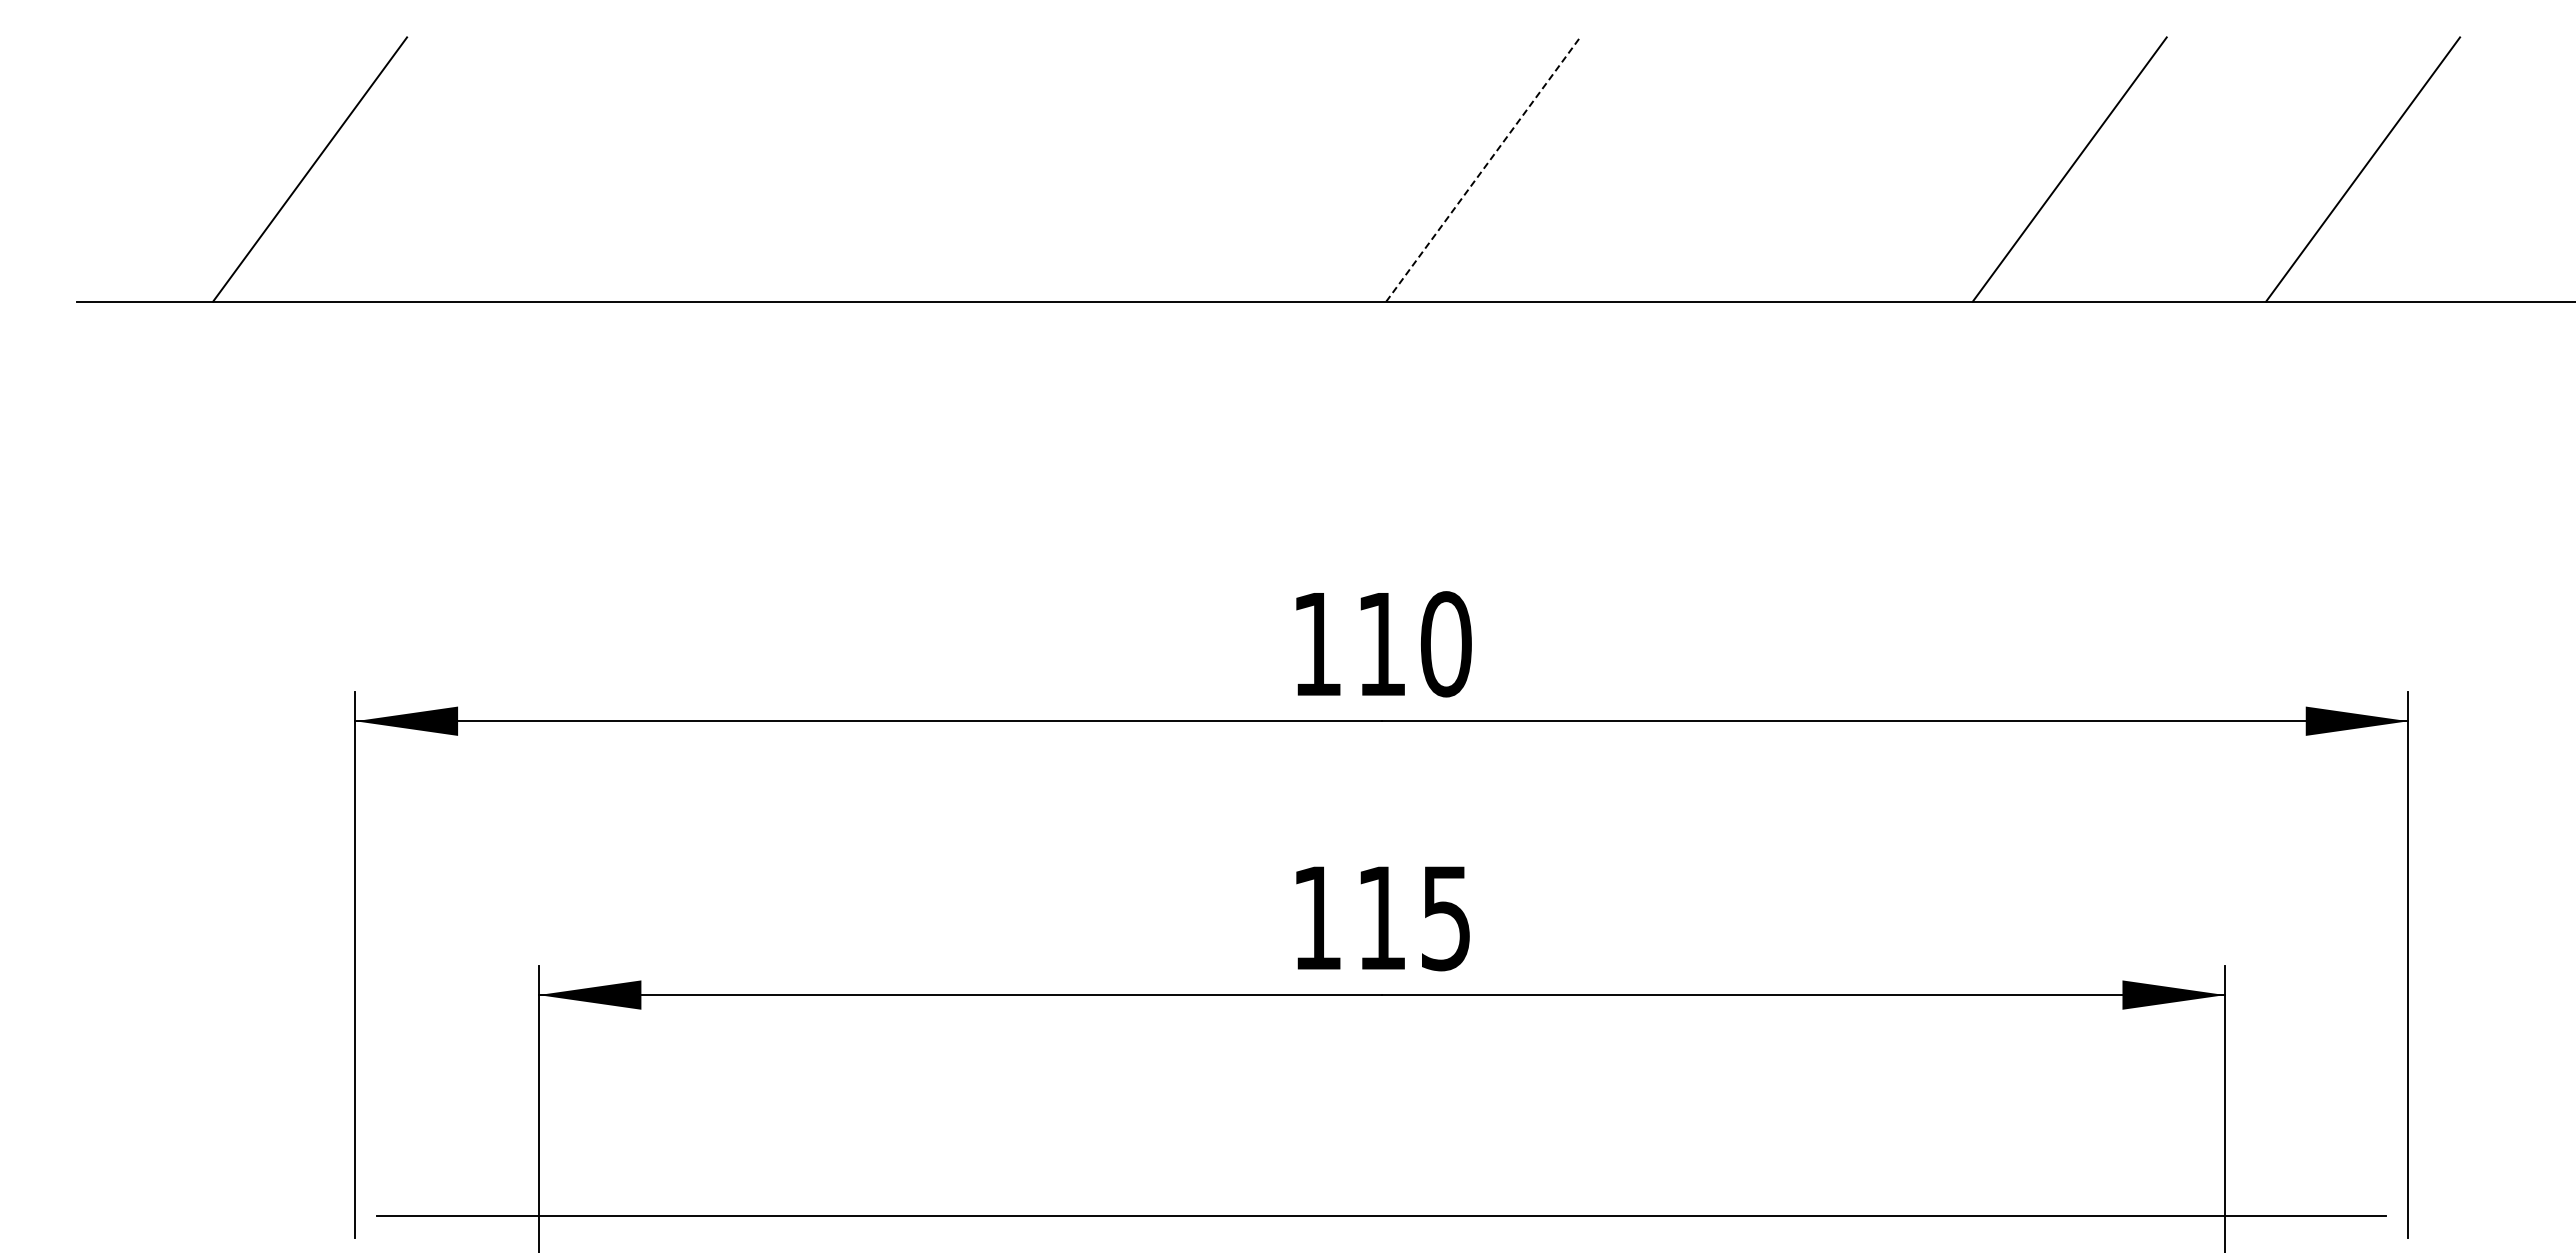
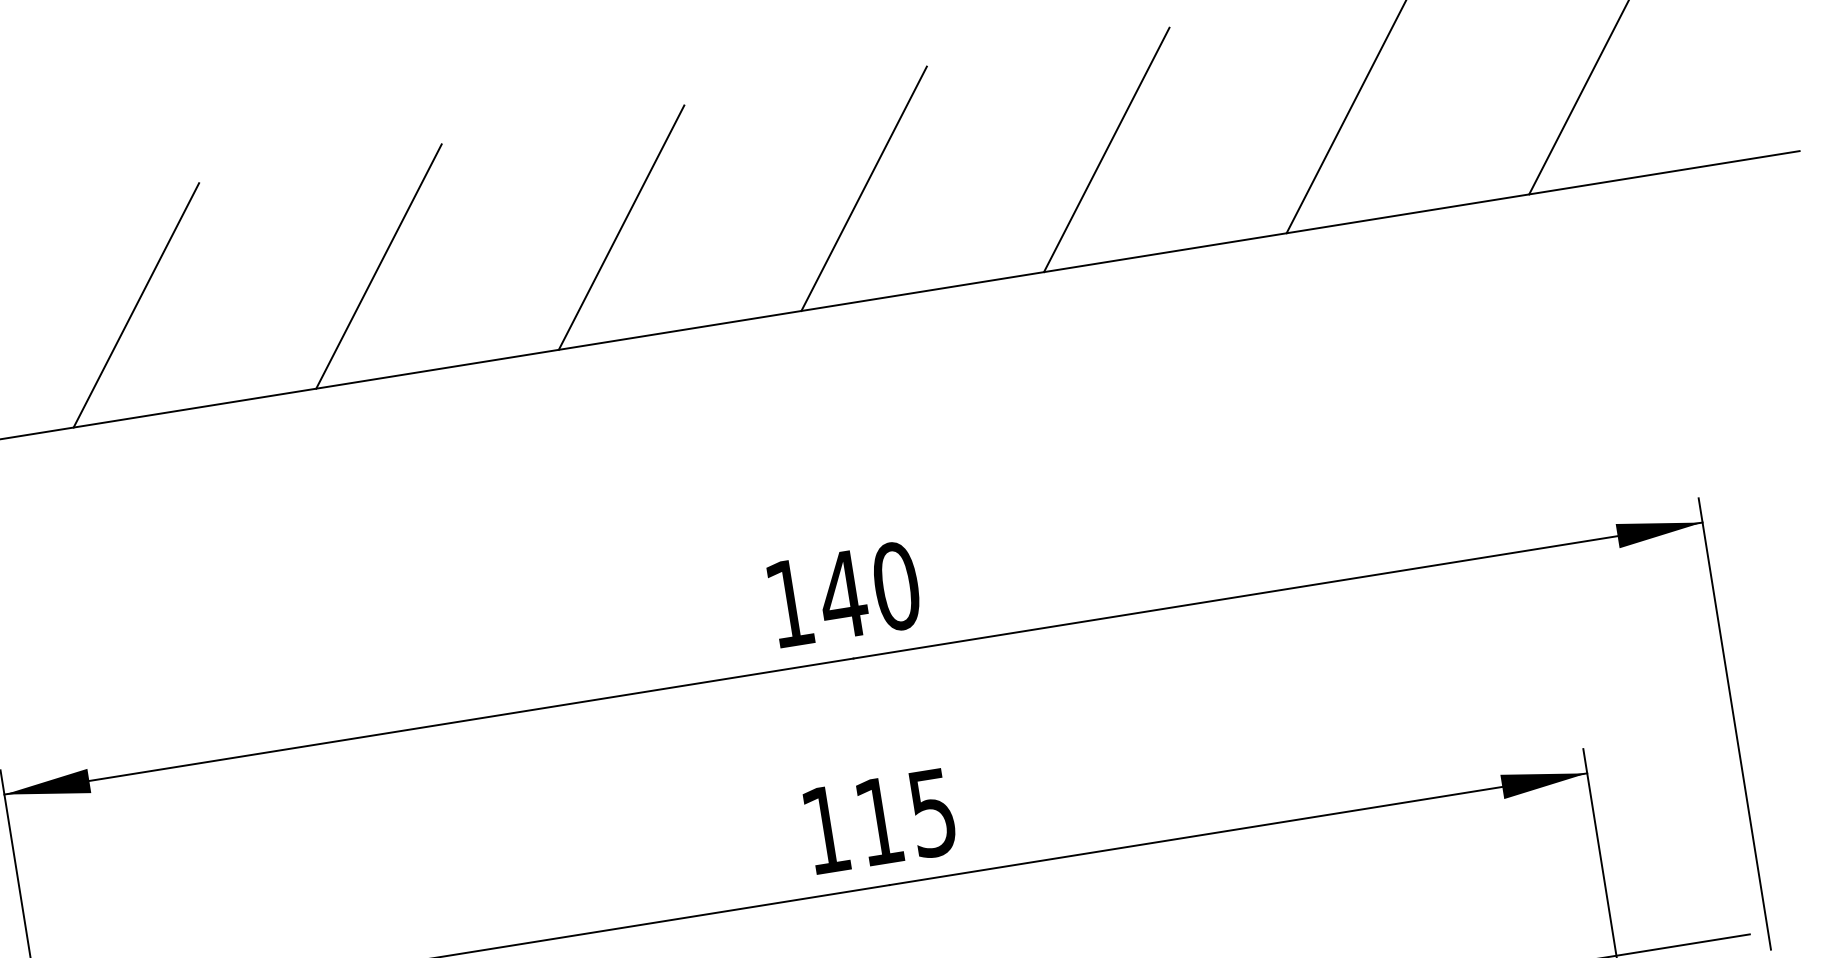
line: (603, 169) -> (136, 305), added
line: (896, 169) -> (378, 266), added
line: (1189, 169) -> (621, 227), added
line: (1483, 169) -> (864, 188), dashed -> solid
line: (1776, 169) -> (1106, 149), added
text: (1381, 644) -> (842, 595), 110 -> 140

